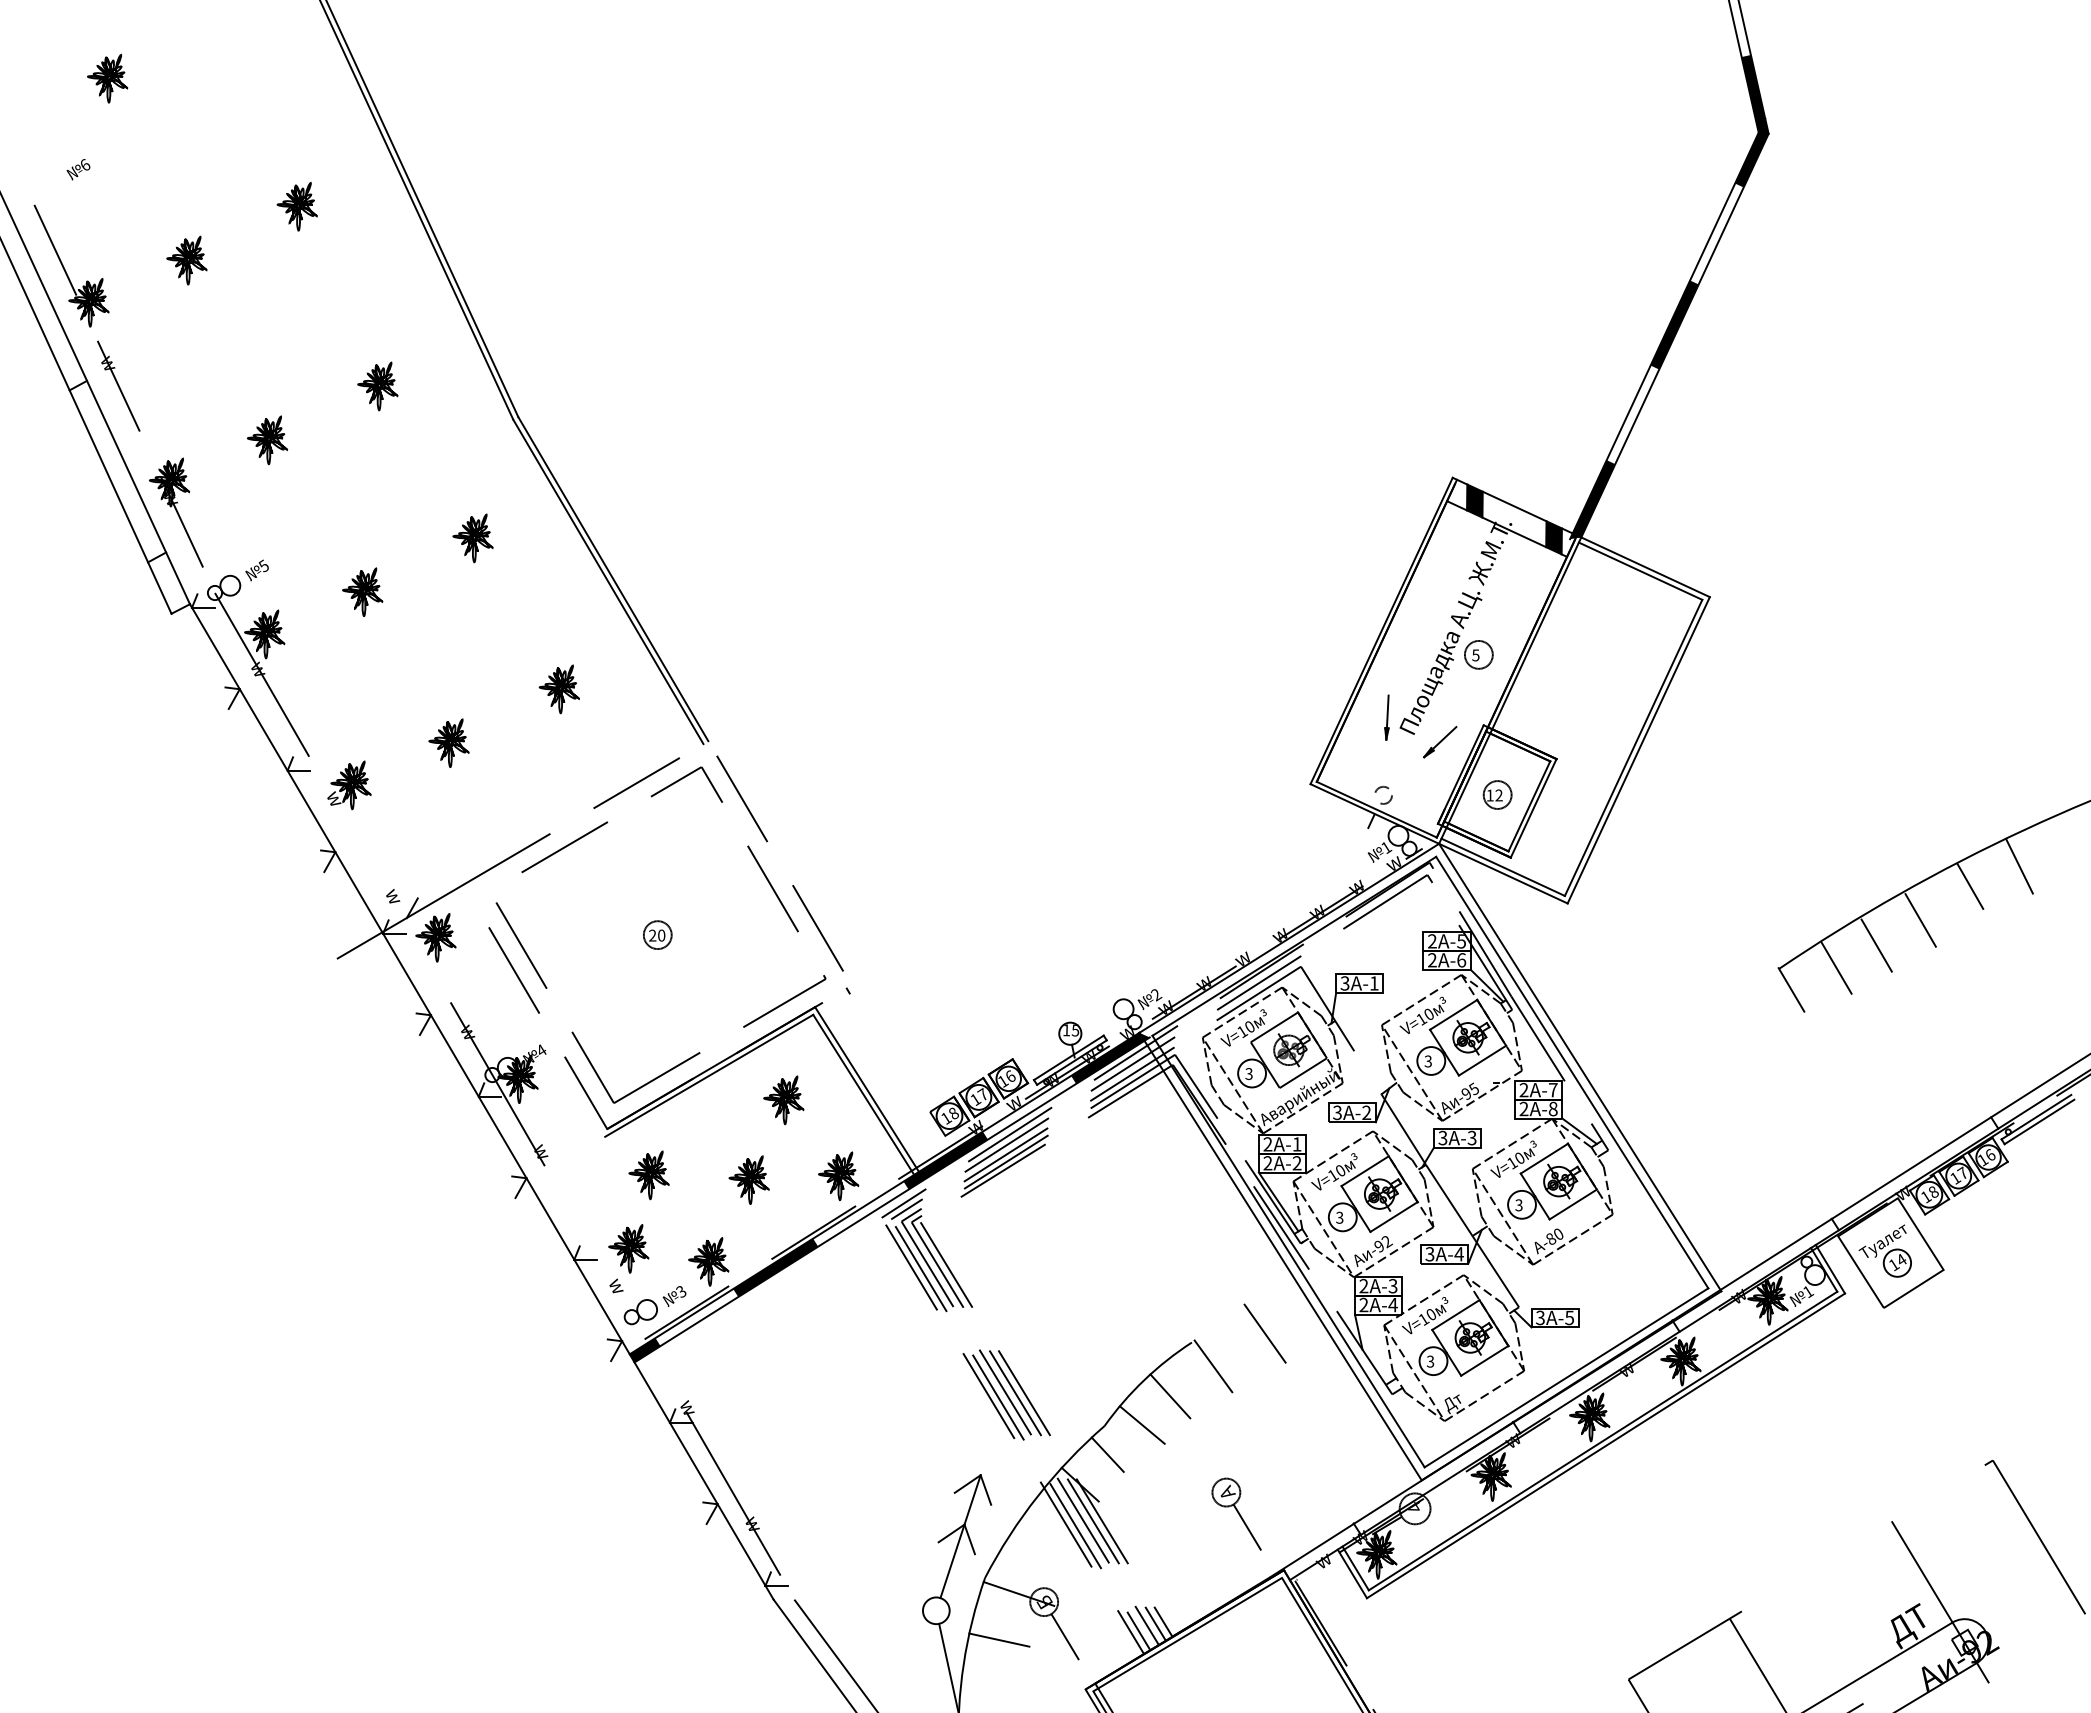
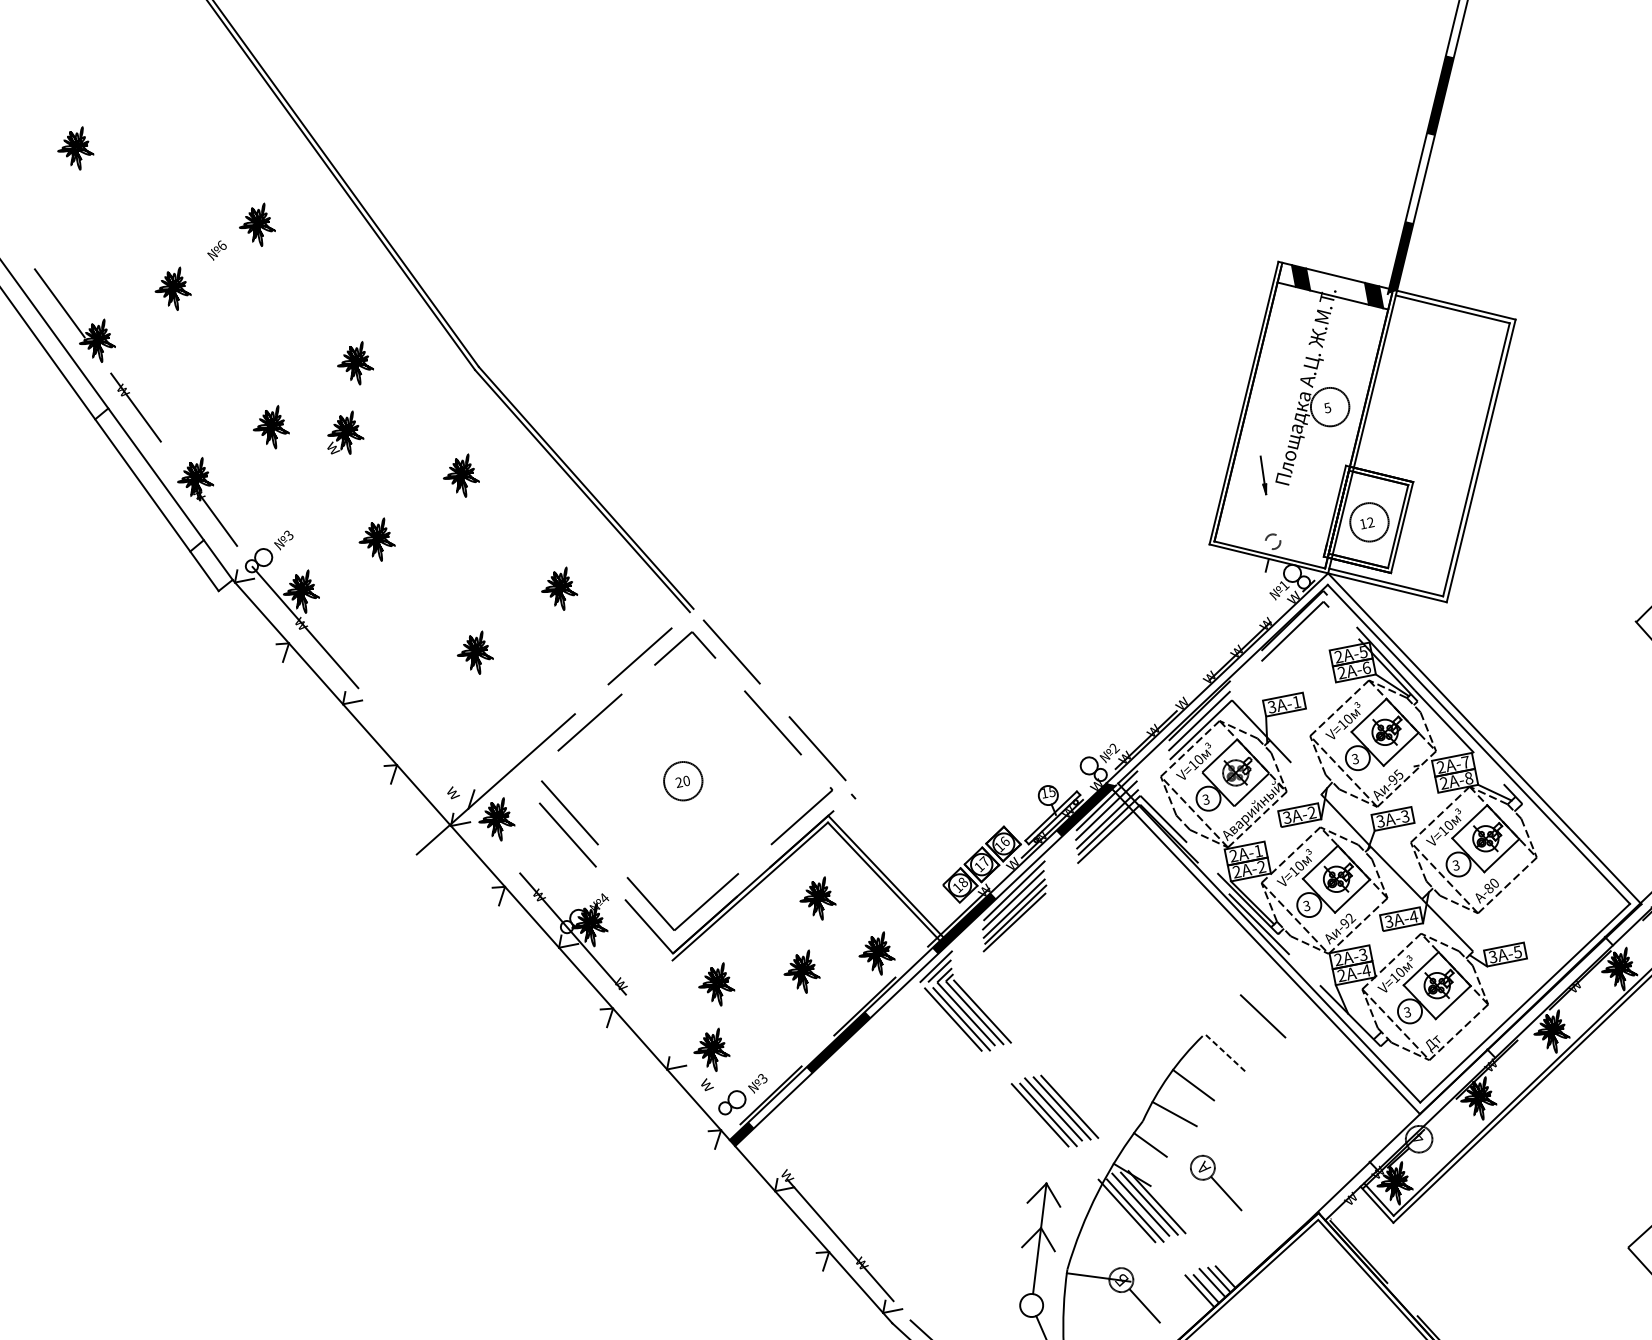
text: (78, 169) -> (217, 250), moved
text: (263, 564) -> (288, 534), 5 -> 3
circle: (1478, 654) -> (1329, 406), size x1.6
part: (1440, 742) -> (1312, 487), removed
part: (349, 785) -> (343, 434), moved
circle: (1497, 794) -> (1369, 521), size x1.6
circle: (657, 935) -> (683, 781), size x1.6
curve: (708, 1261) -> (780, 1048), removed
line: (1213, 1366) -> (1224, 1052), solid -> dashed
part: (1236, 1513) -> (1214, 1183), moved
line: (999, 1639) -> (1089, 1319), removed

